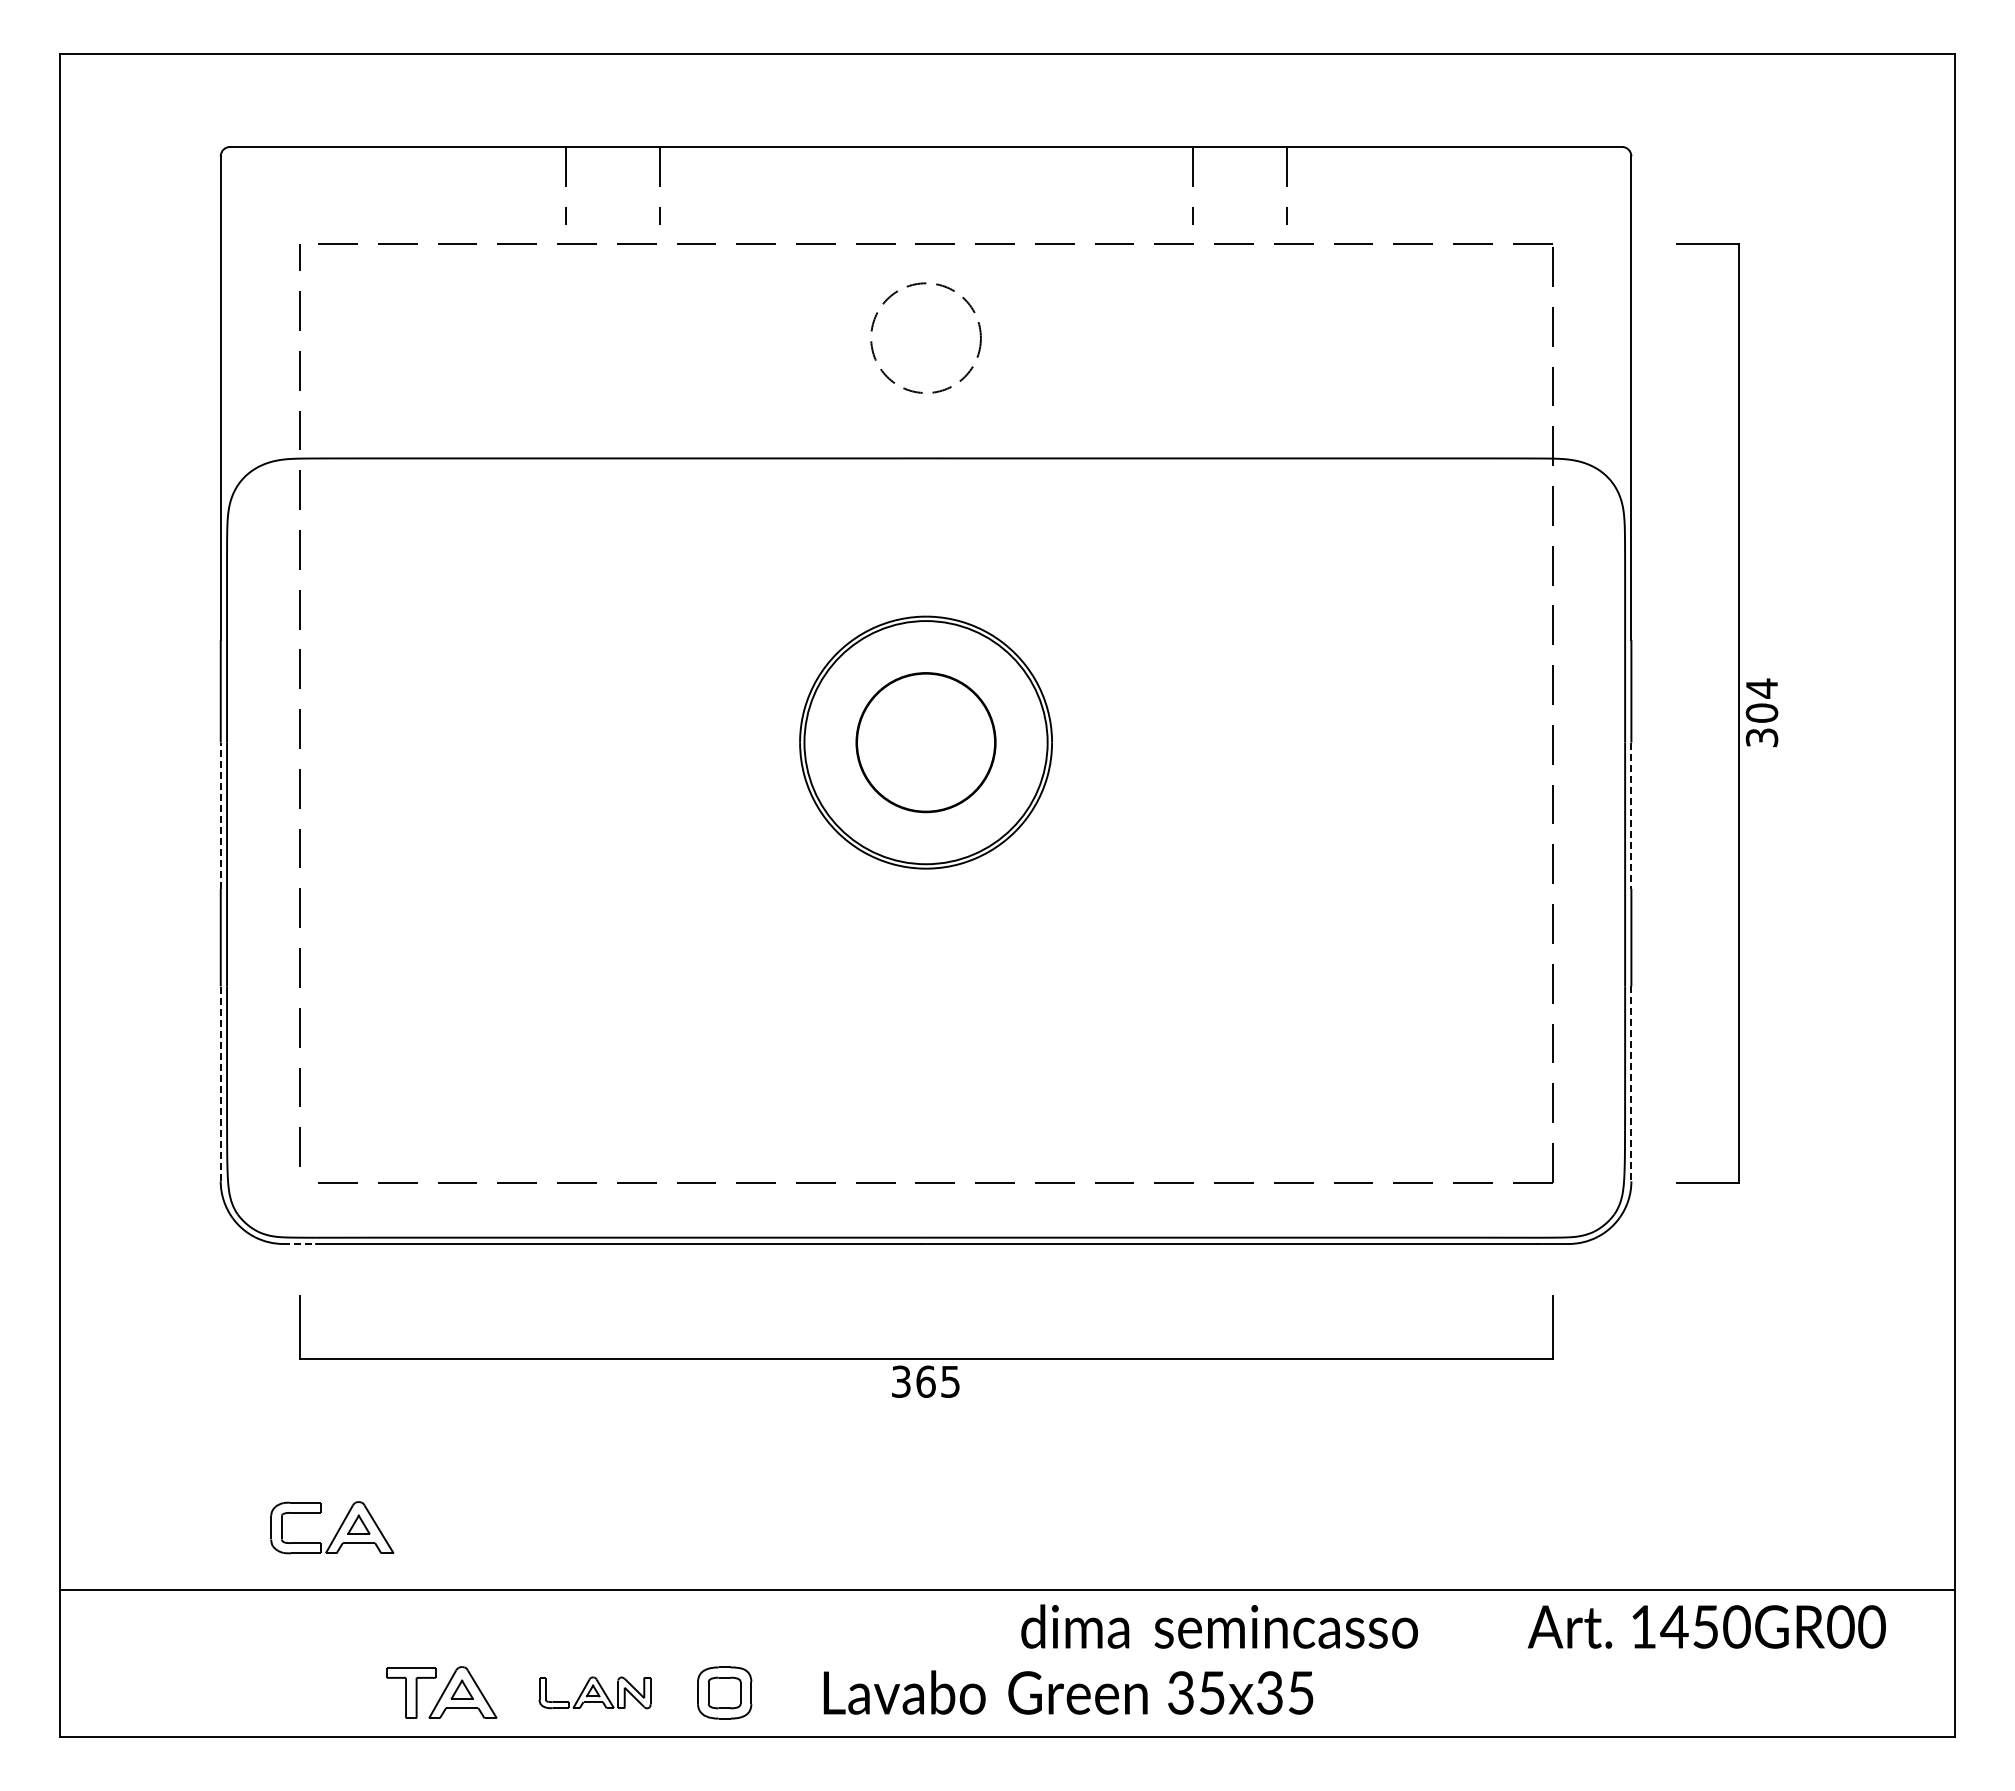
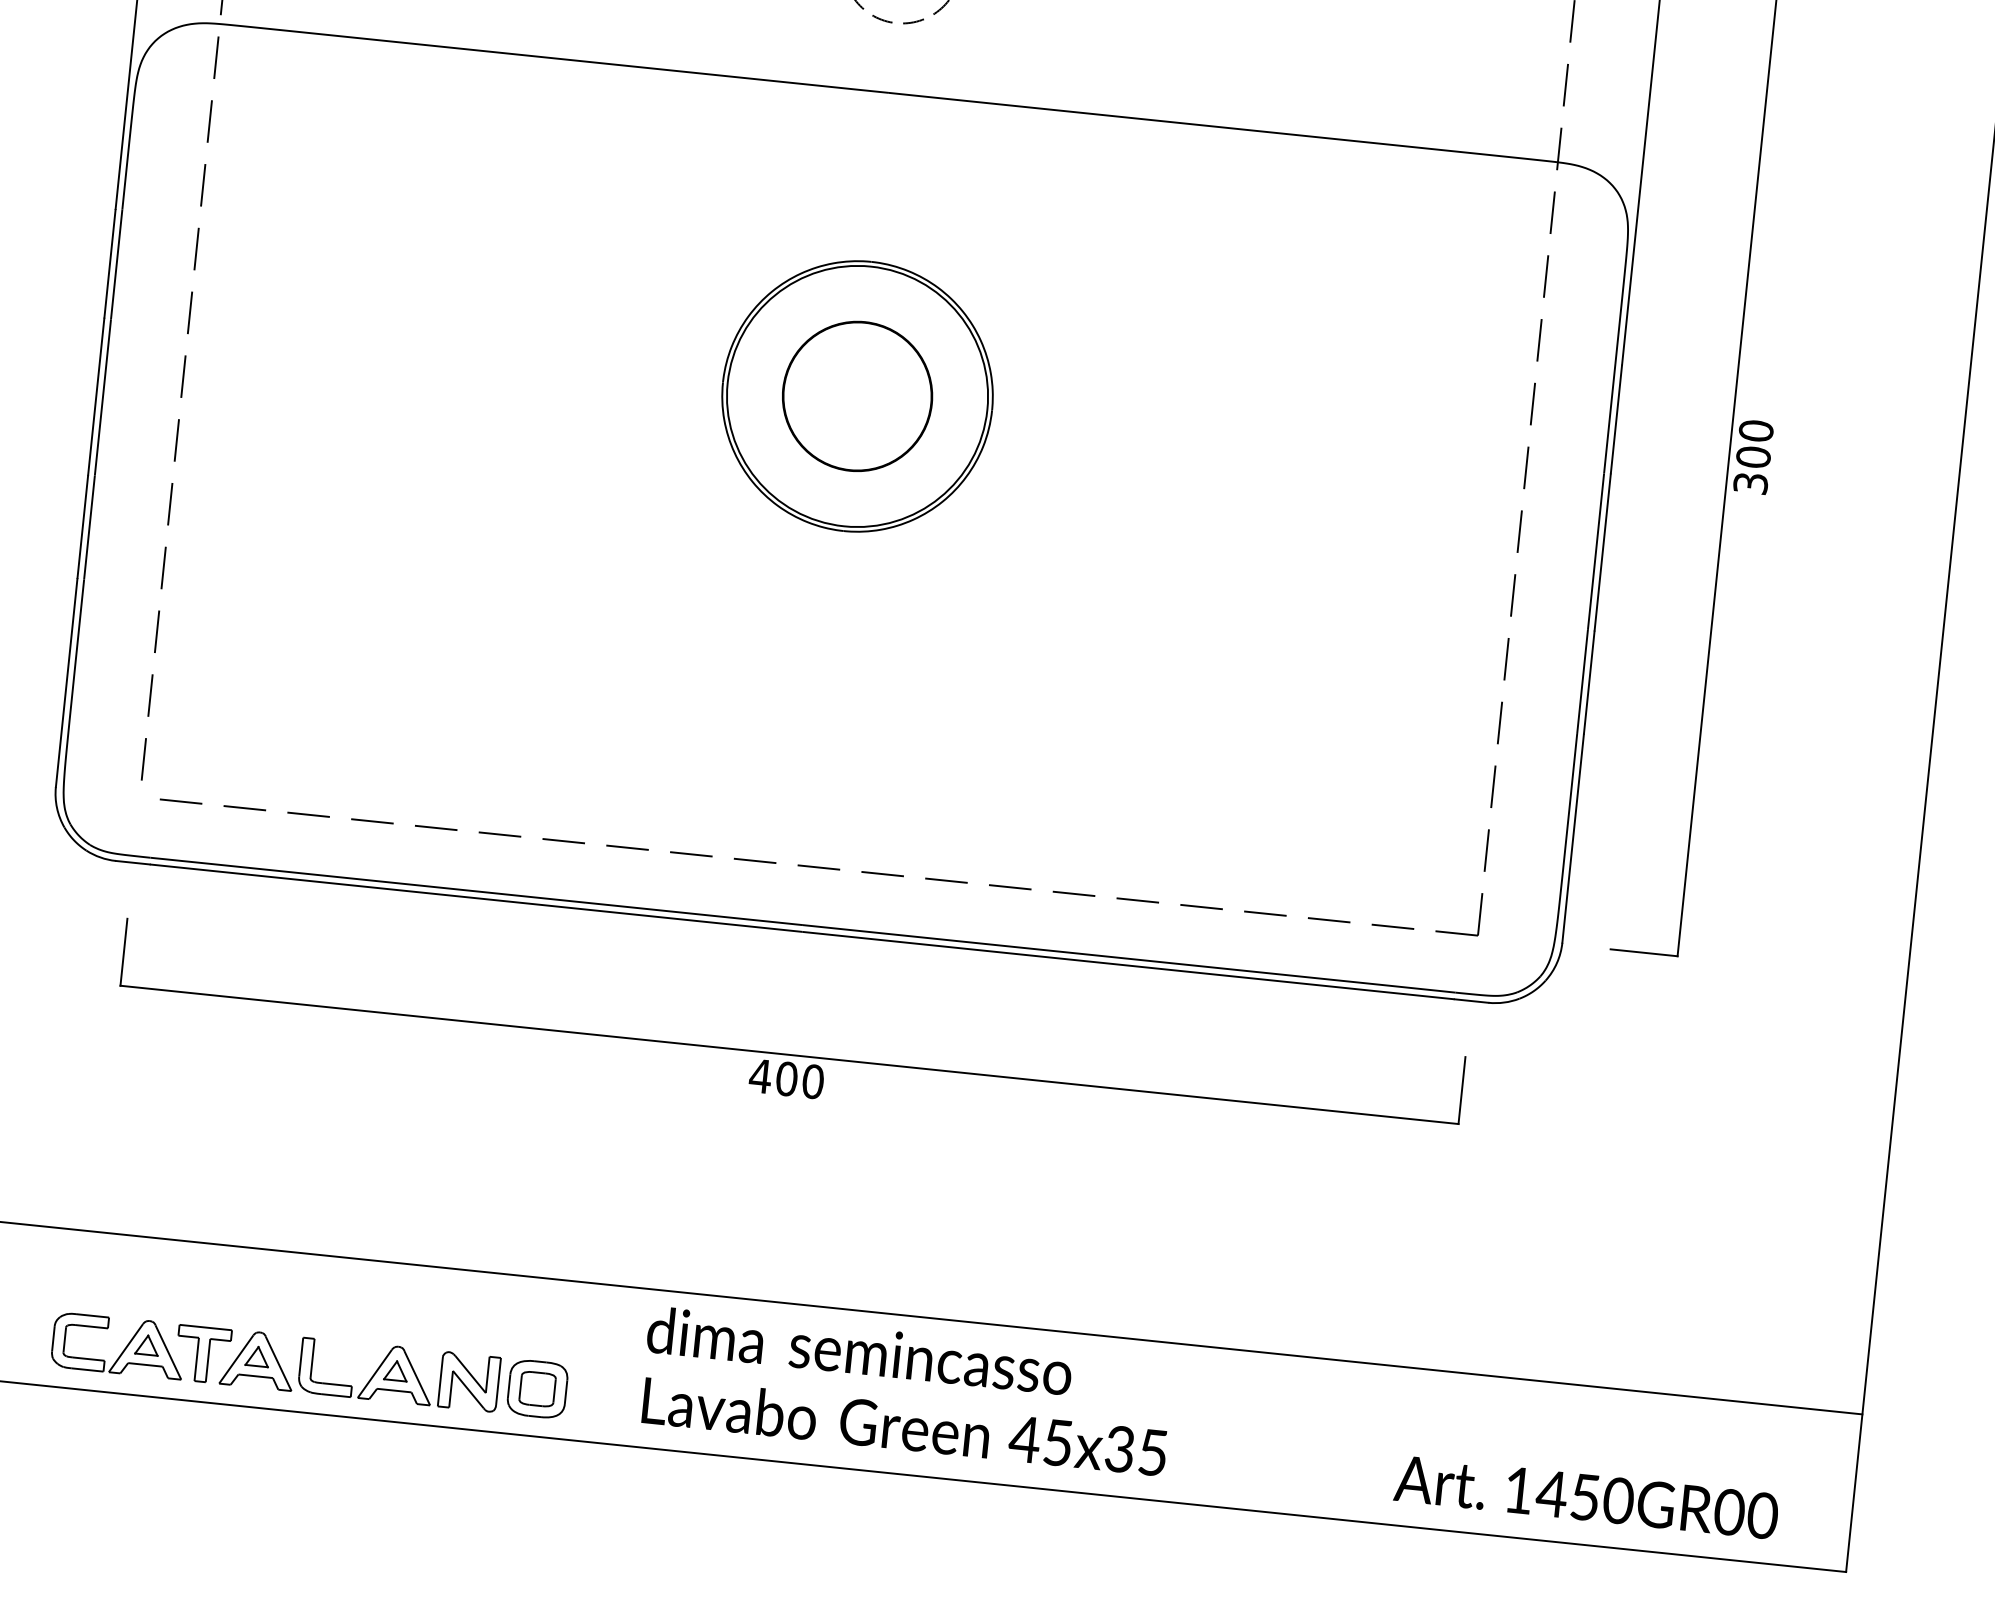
text: (1761, 688) -> (1755, 430), 304 -> 300
line: (220, 815) -> (96, 396), dashed -> solid
line: (1631, 816) -> (1602, 553), dashed -> solid
line: (220, 1083) -> (66, 682), dashed -> solid
line: (1631, 1084) -> (1573, 839), dashed -> solid
line: (299, 1244) -> (133, 863), dashed -> solid
text: (925, 1381) -> (786, 1078), 365 -> 400
part: (332, 1527) -> (118, 1345), moved
text: (1219, 1626) -> (859, 1350), moved
text: (1706, 1626) -> (1586, 1496), moved
part: (594, 1692) -> (398, 1374), size x1.67
text: (1180, 1692) -> (1024, 1438), 35x35 -> 45x35

